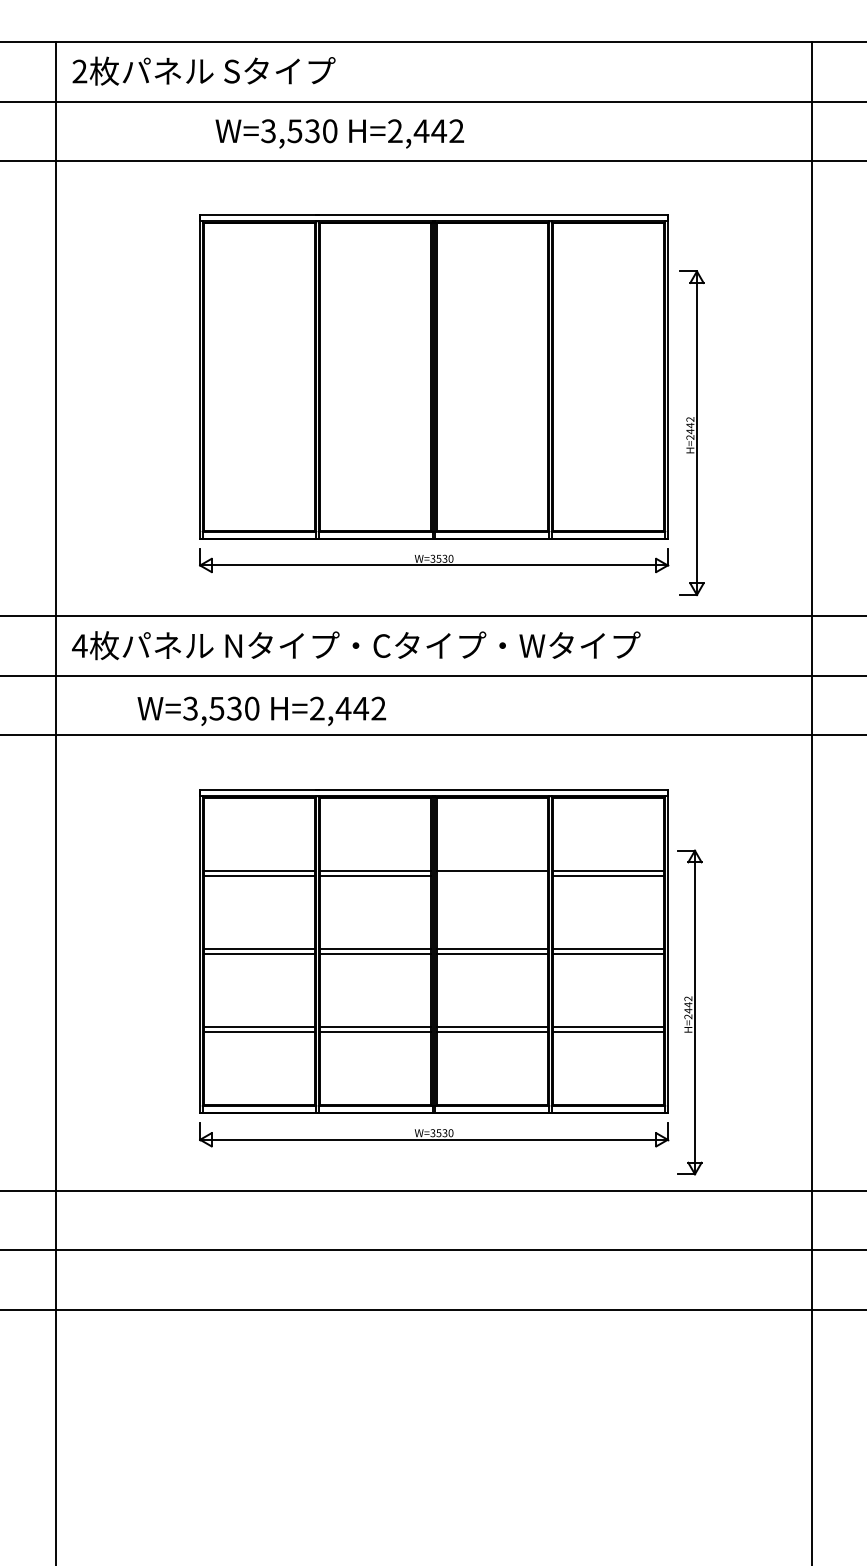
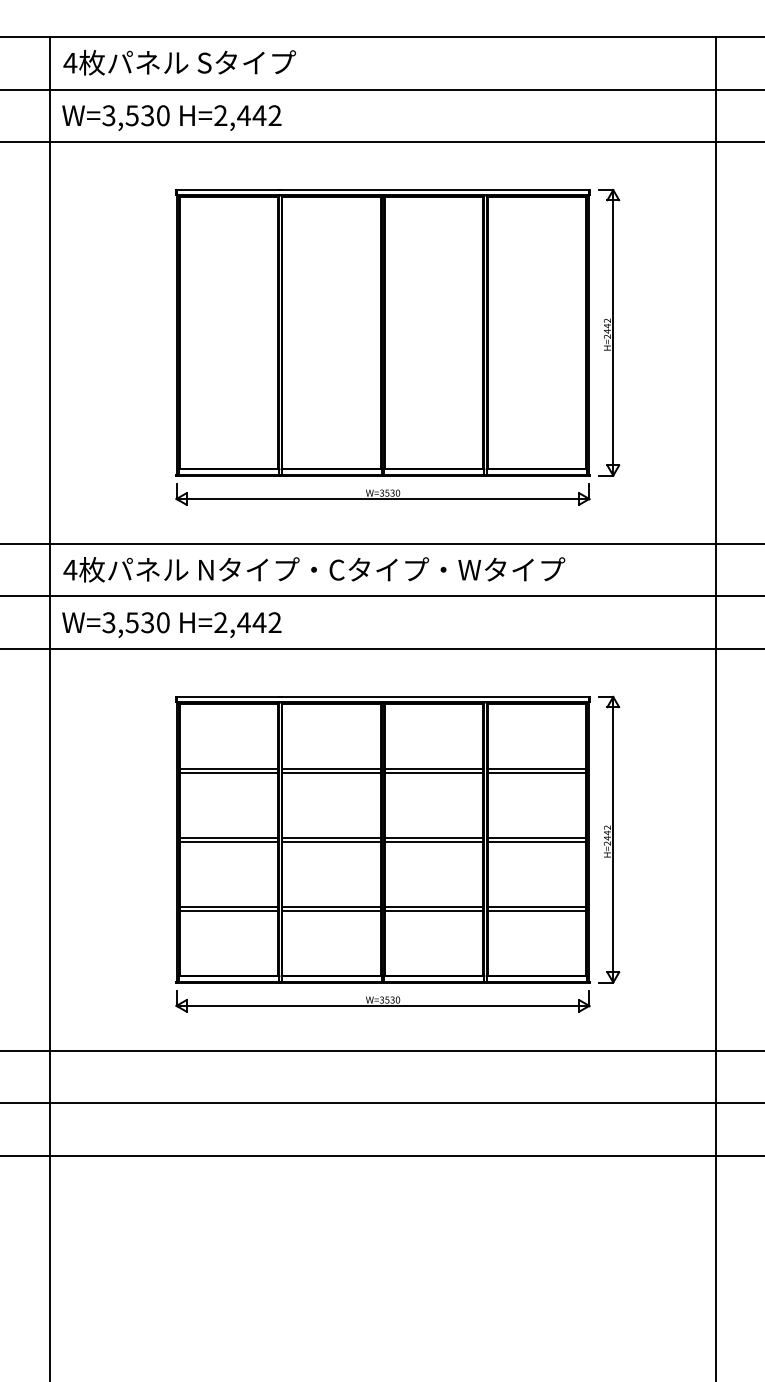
text: (79, 71) -> (70, 63), 2 -> 4
text: (339, 133) -> (171, 117), moved
part: (691, 432) -> (608, 332), moved
text: (261, 710) -> (171, 624), moved
line: (491, 875) -> (433, 772), added
part: (689, 1012) -> (608, 839), moved

